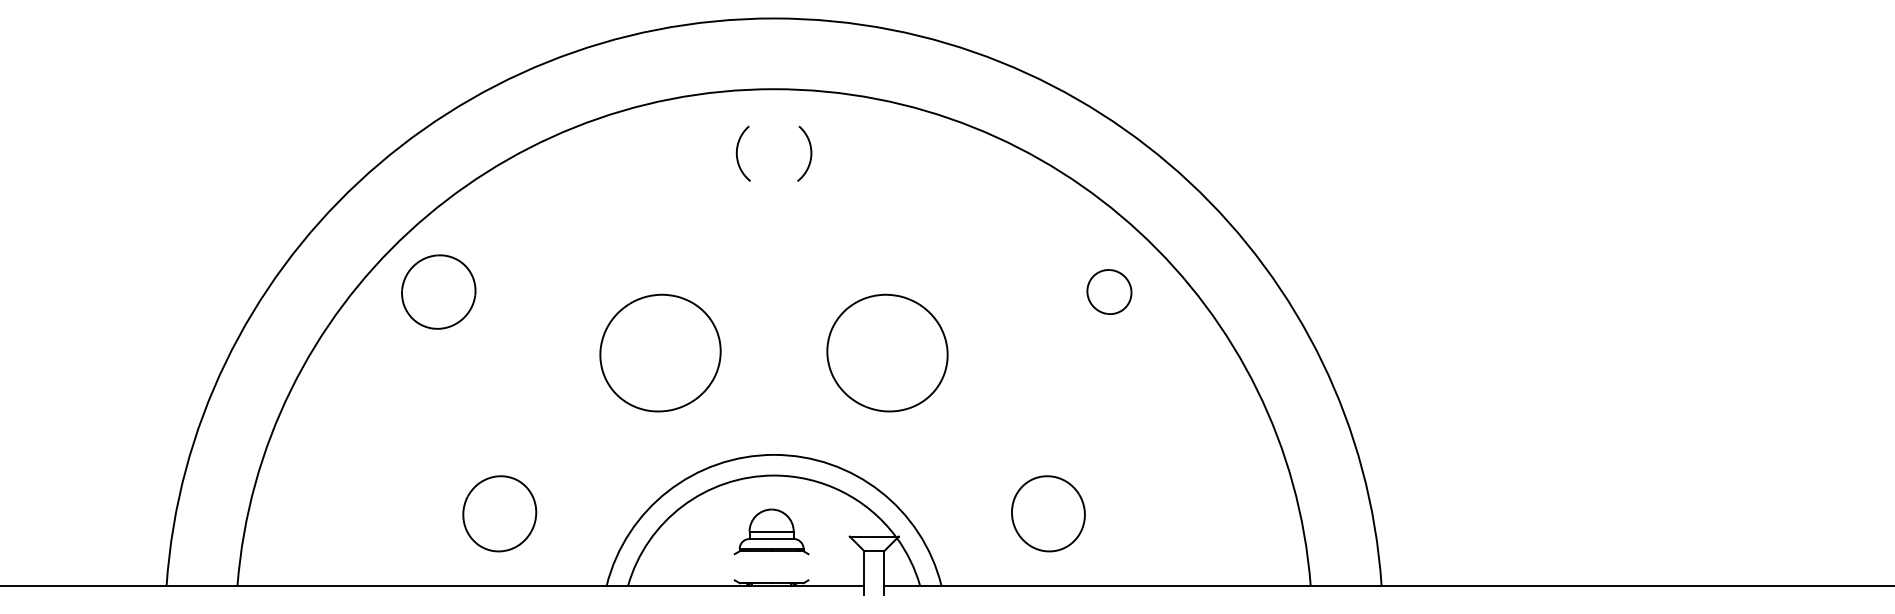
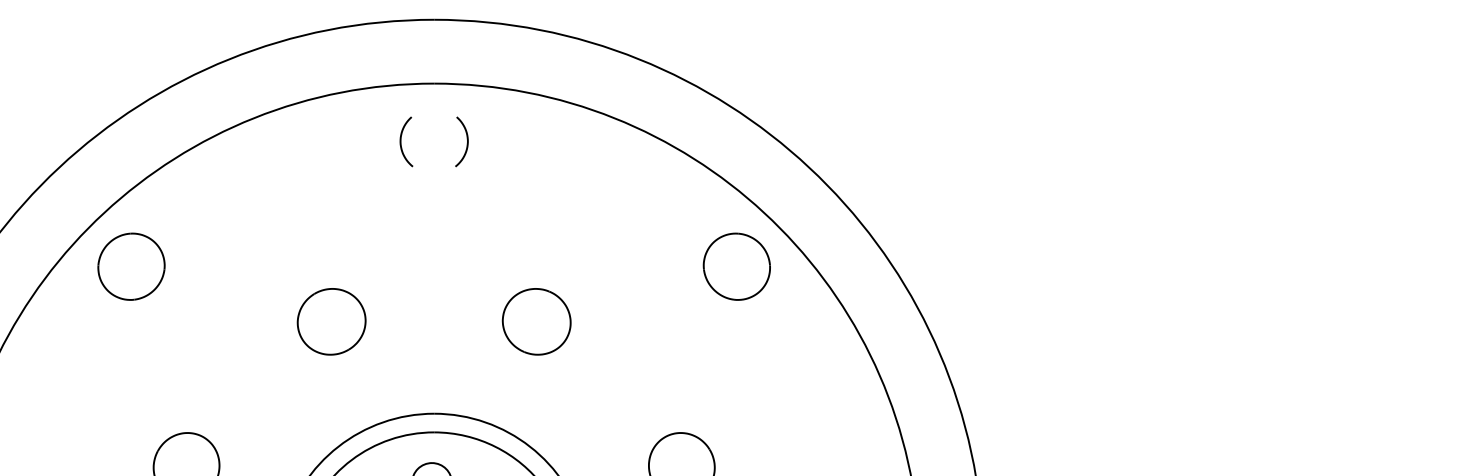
part: (1109, 291) -> (736, 266), size x1.67
part: (660, 352) -> (331, 321), size x0.62
part: (887, 352) -> (536, 321), size x0.62

